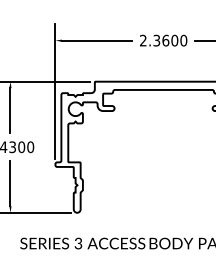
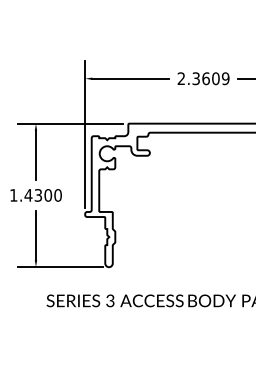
text: (183, 40) -> (225, 78), 2.3600 -> 2.3609

